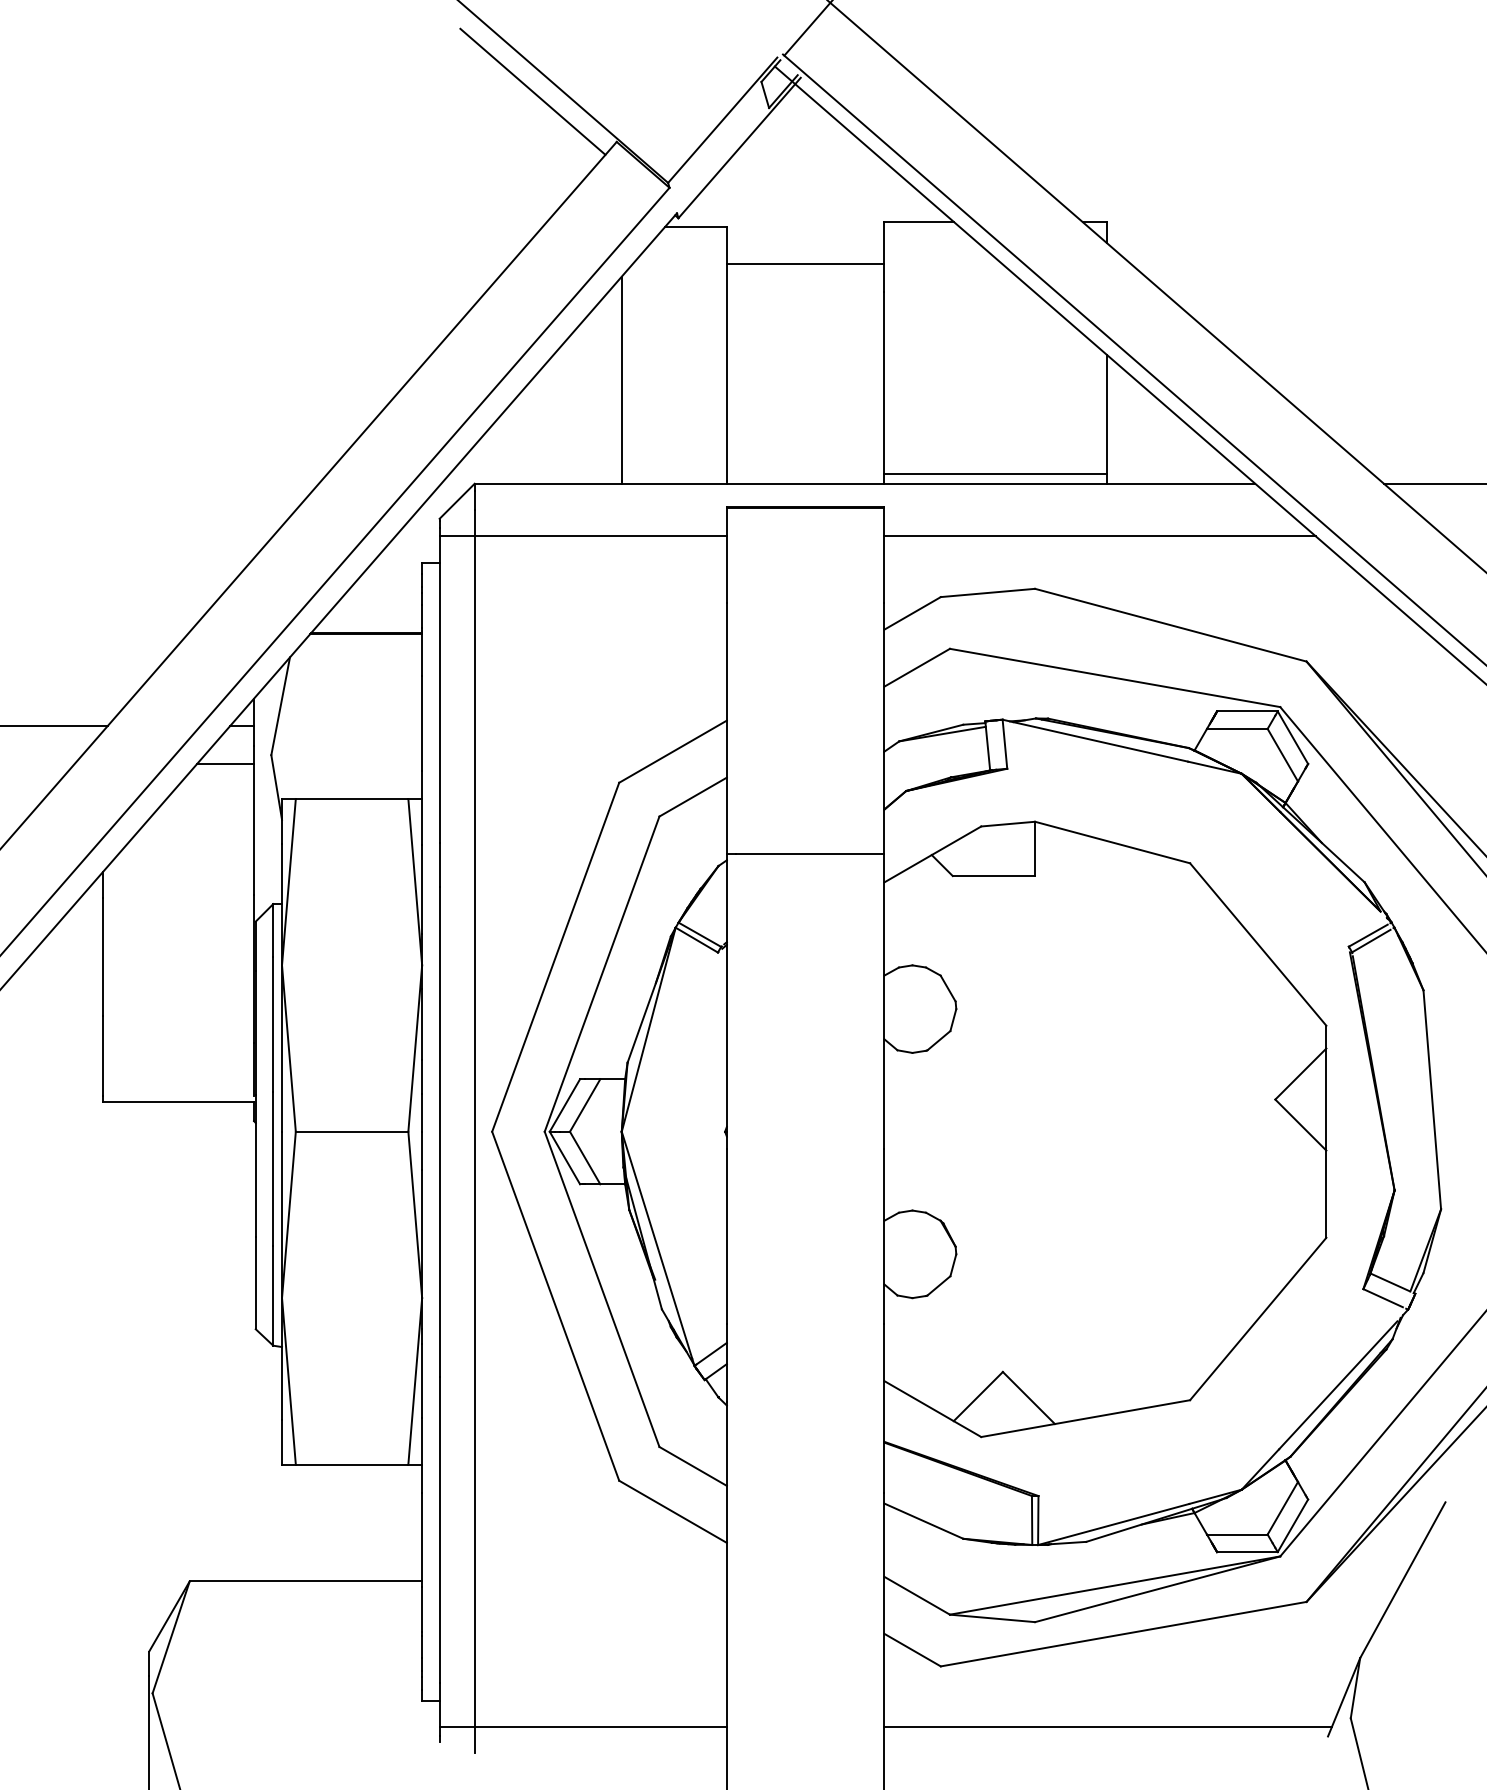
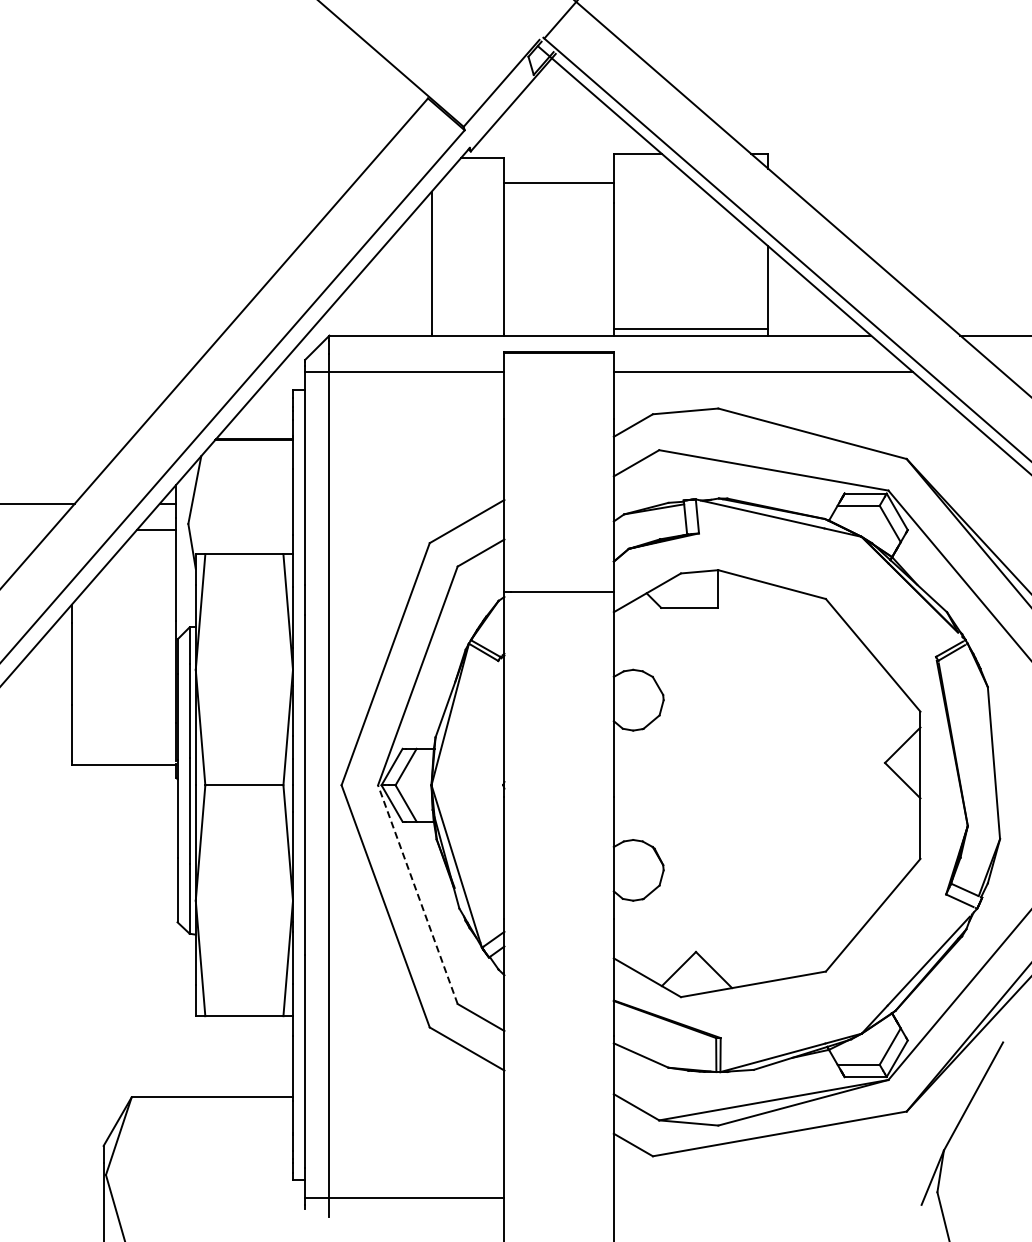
line: (532, 91) -> (369, 63), removed
line: (601, 1289) -> (417, 894), solid -> dashed
line: (1107, 1727) -> (768, 1198), removed

